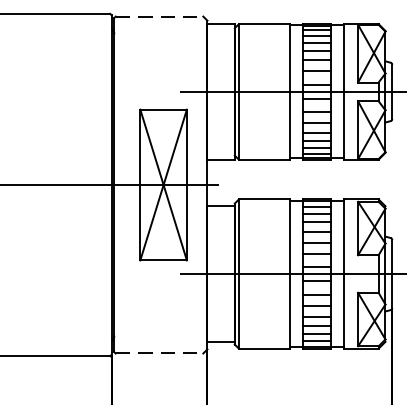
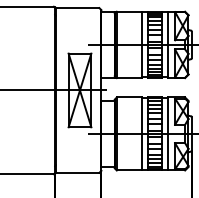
line: (160, 17) -> (78, 8), dashed -> solid
line: (160, 352) -> (78, 172), dashed -> solid

